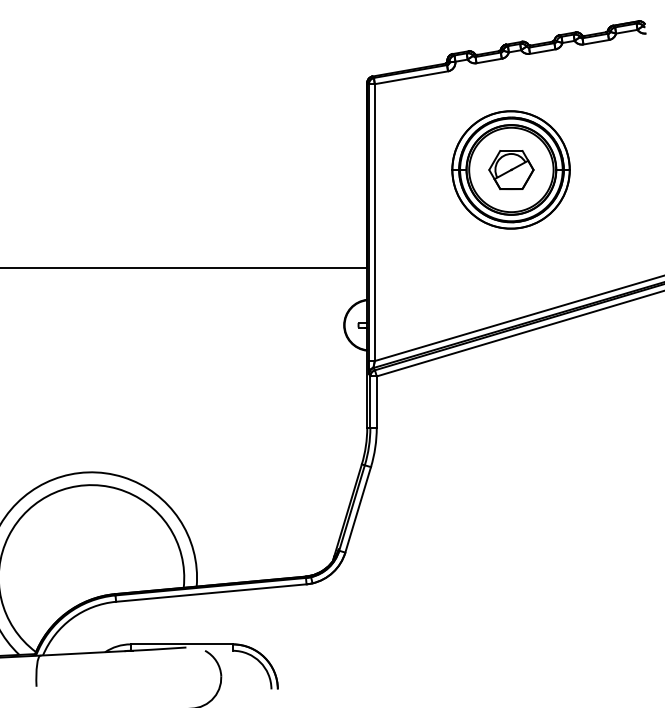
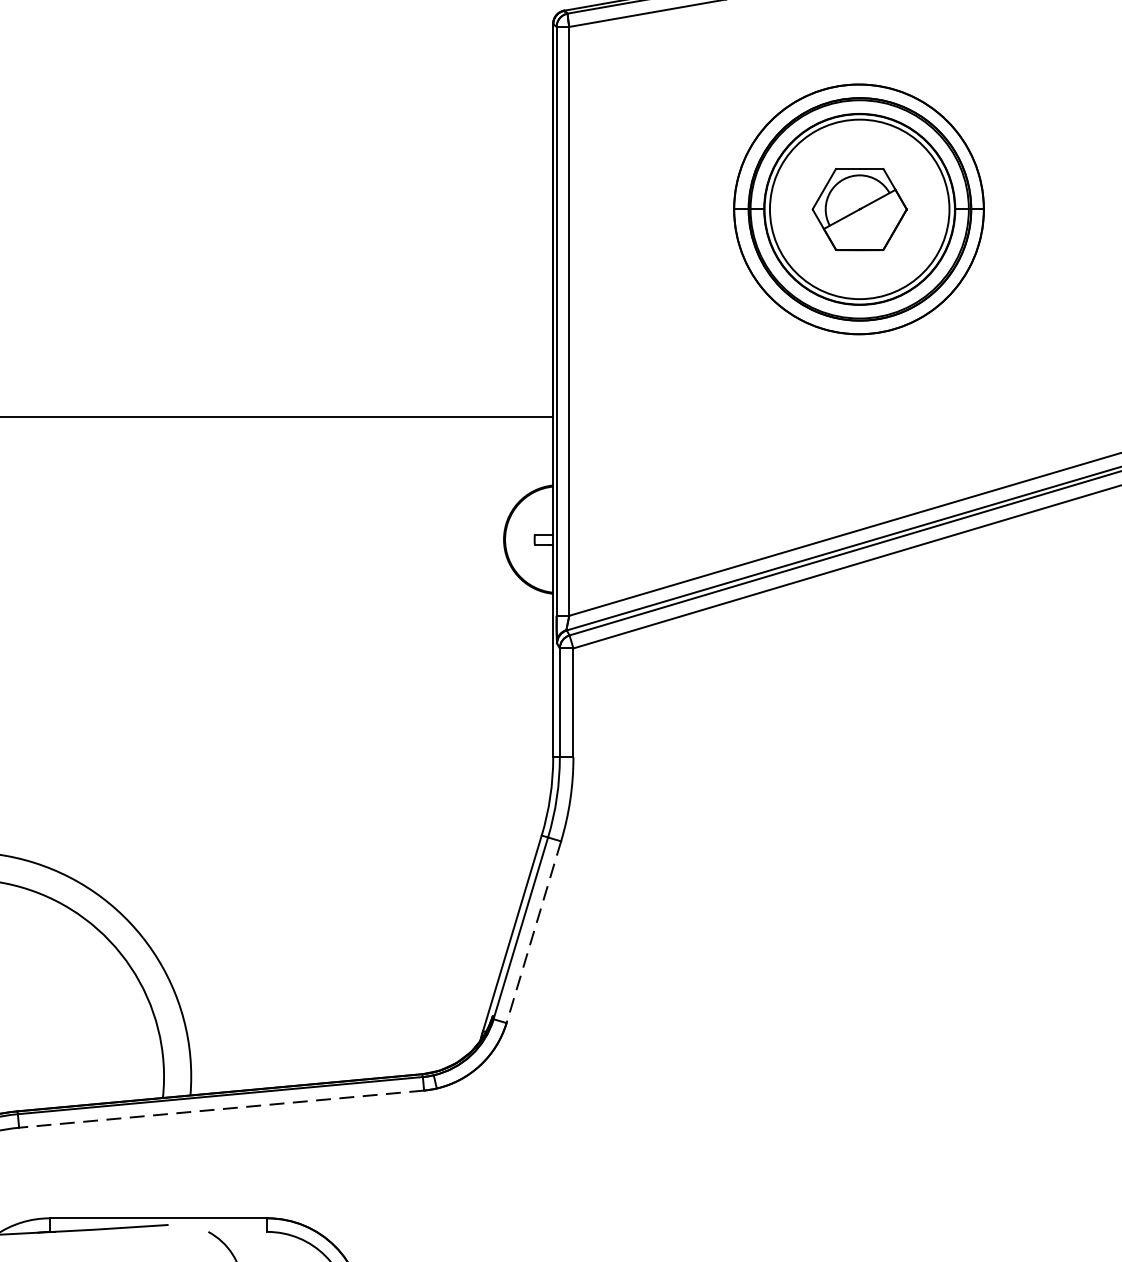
line: (358, 509) -> (534, 931), solid -> dashed
line: (211, 593) -> (221, 1110), solid -> dashed

